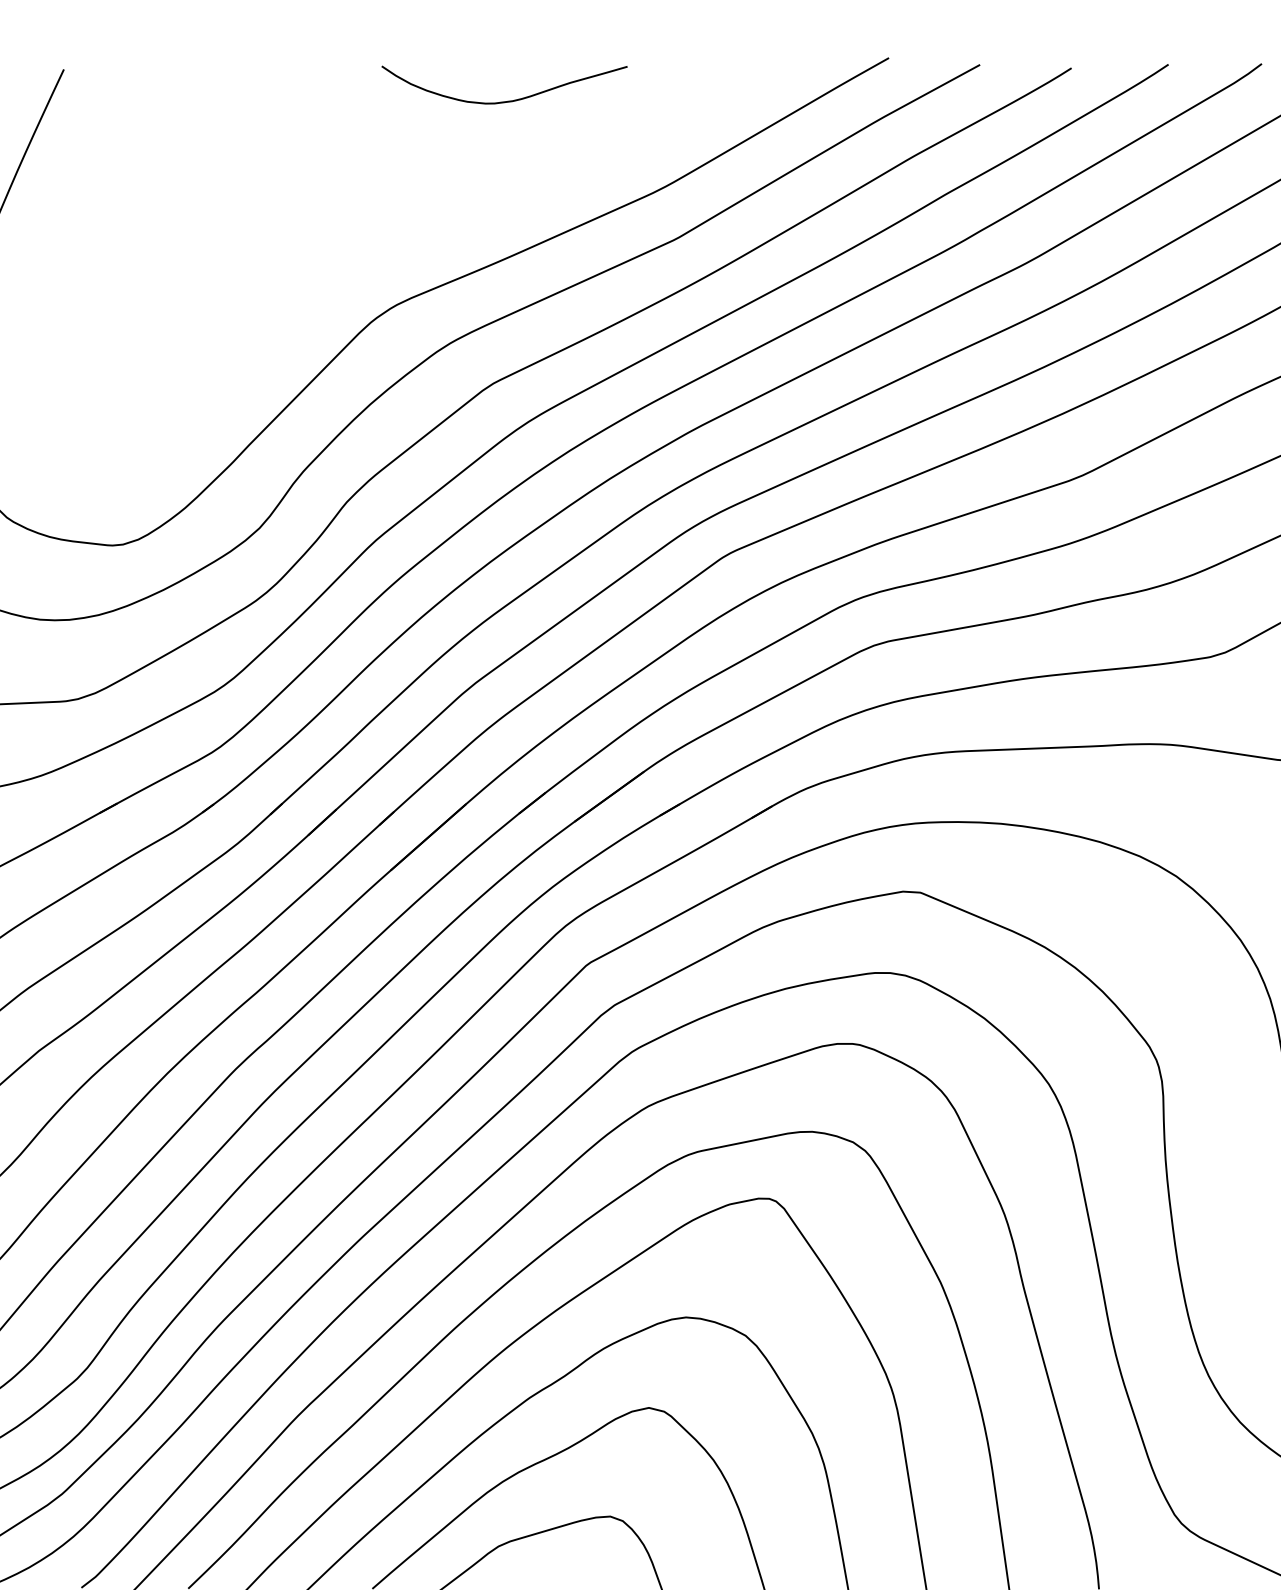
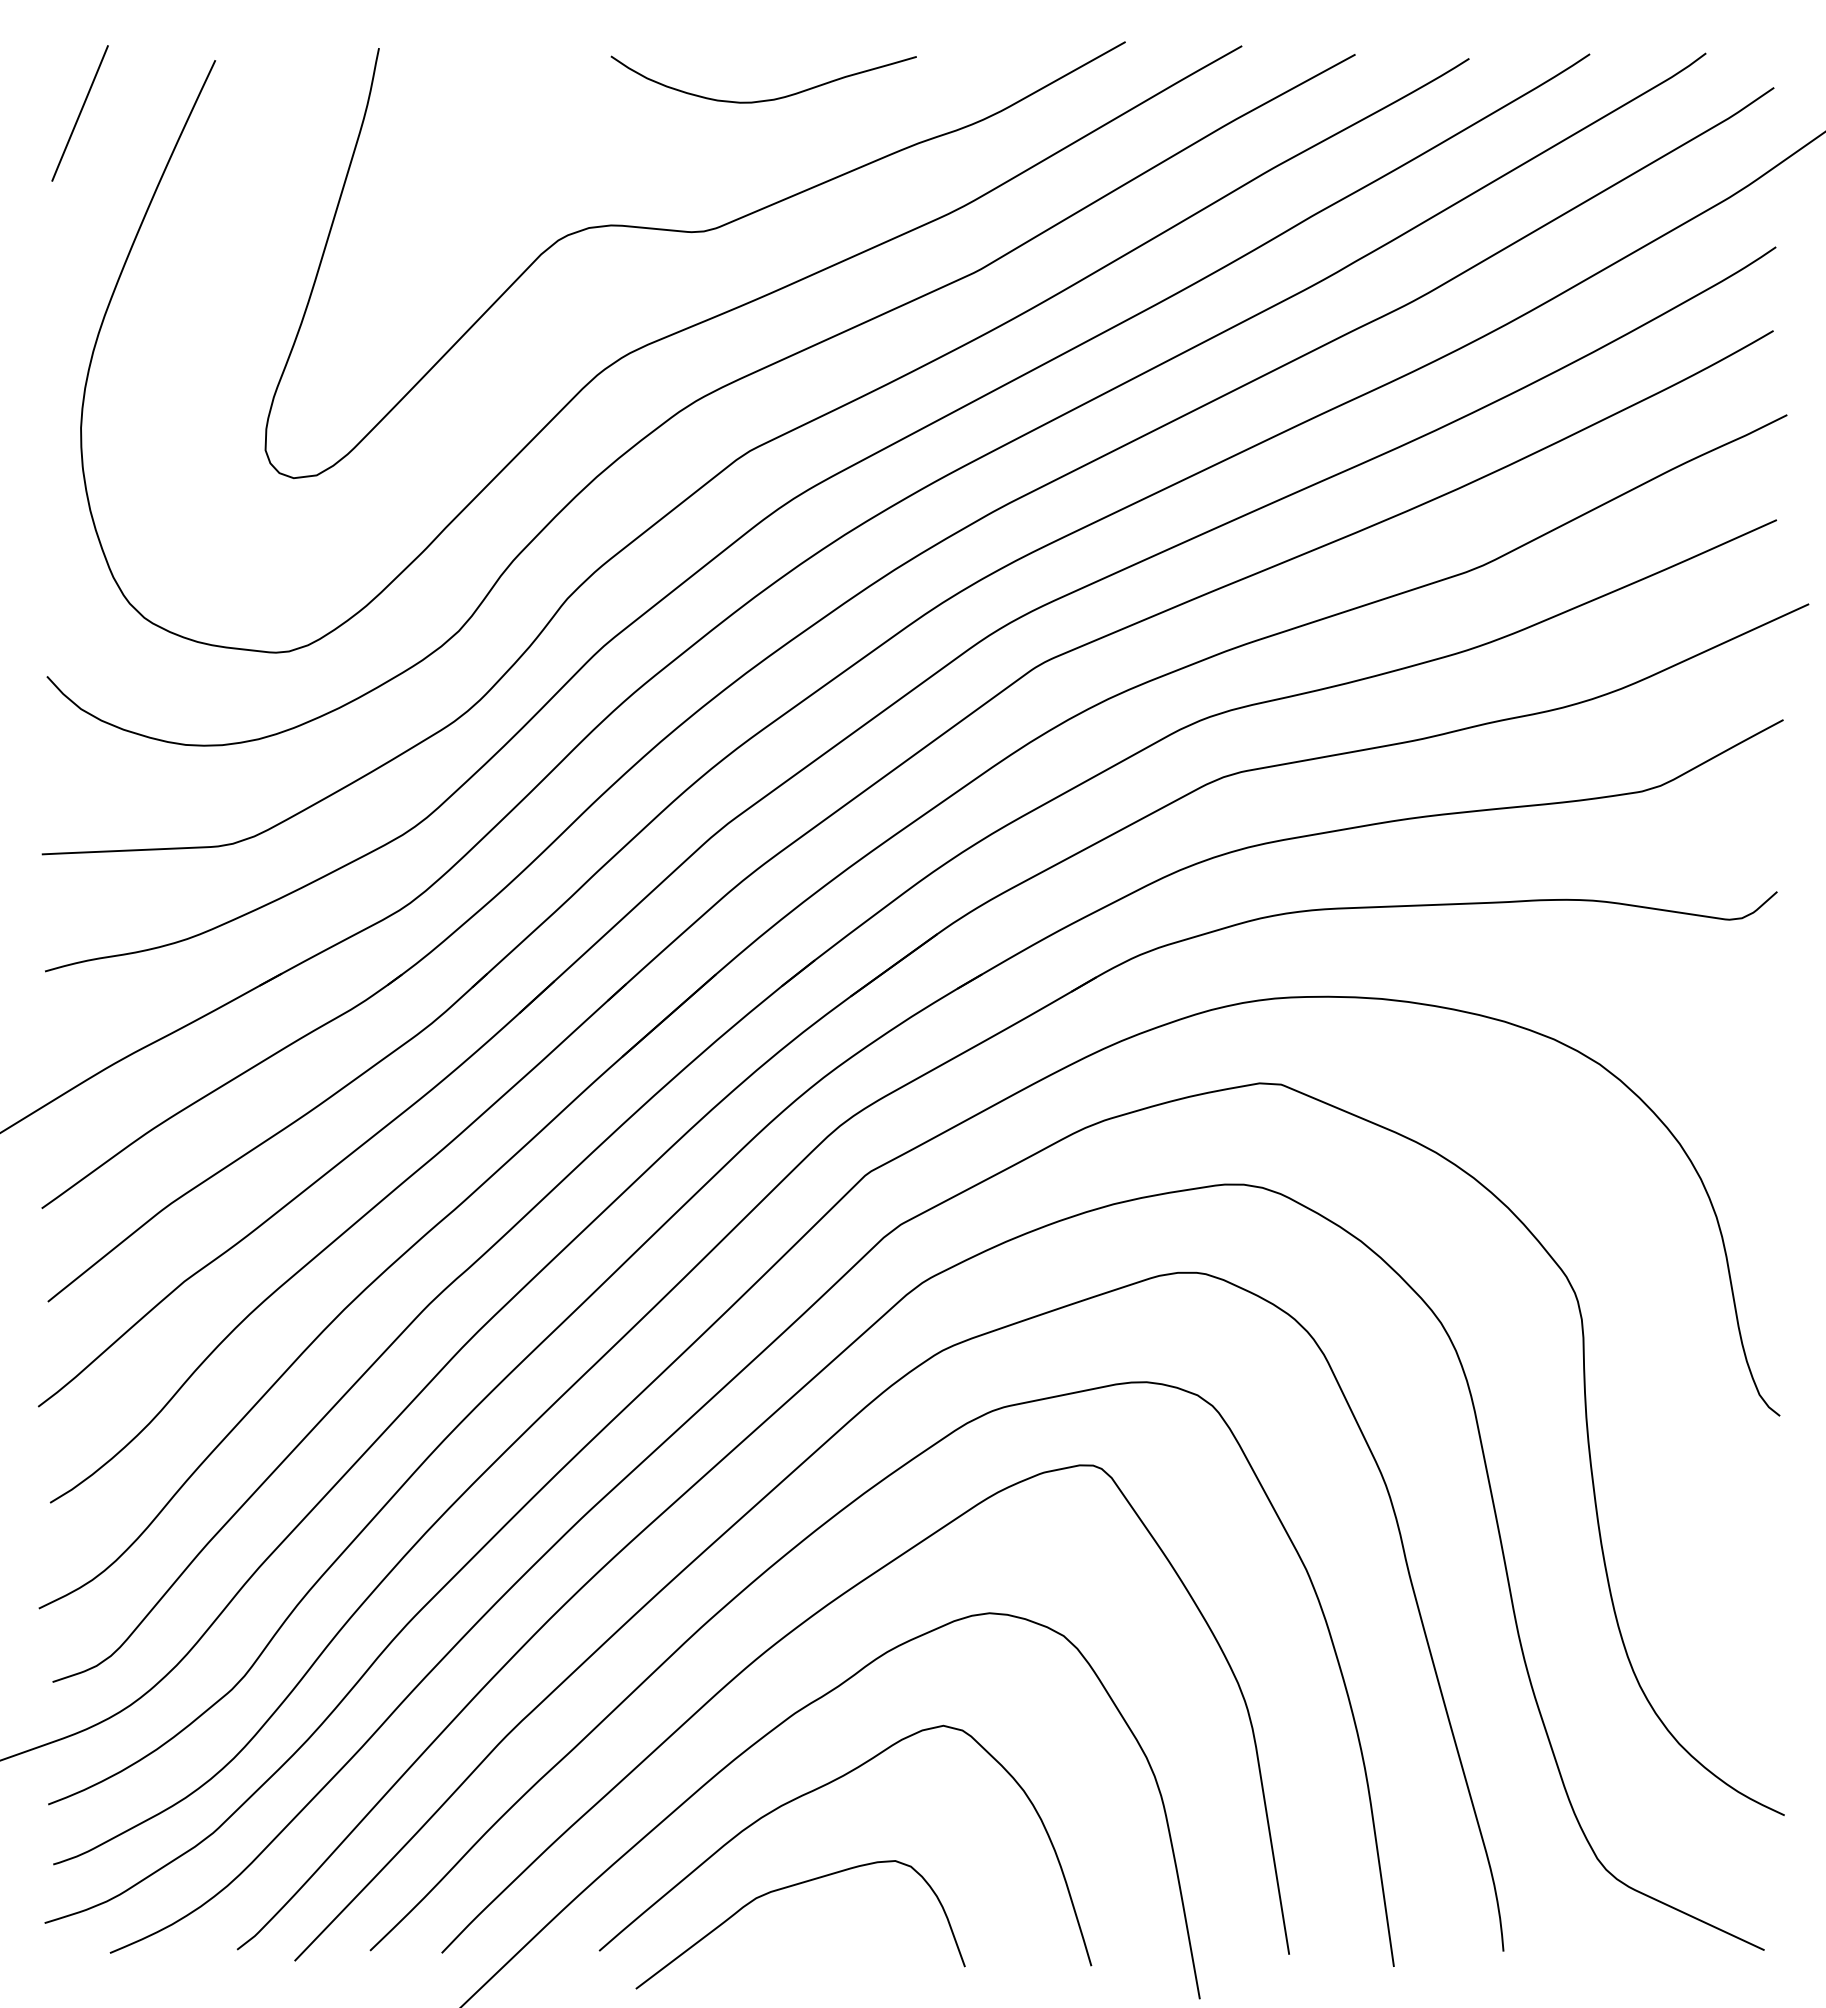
curve: (446, 208) -> (691, 233), added

